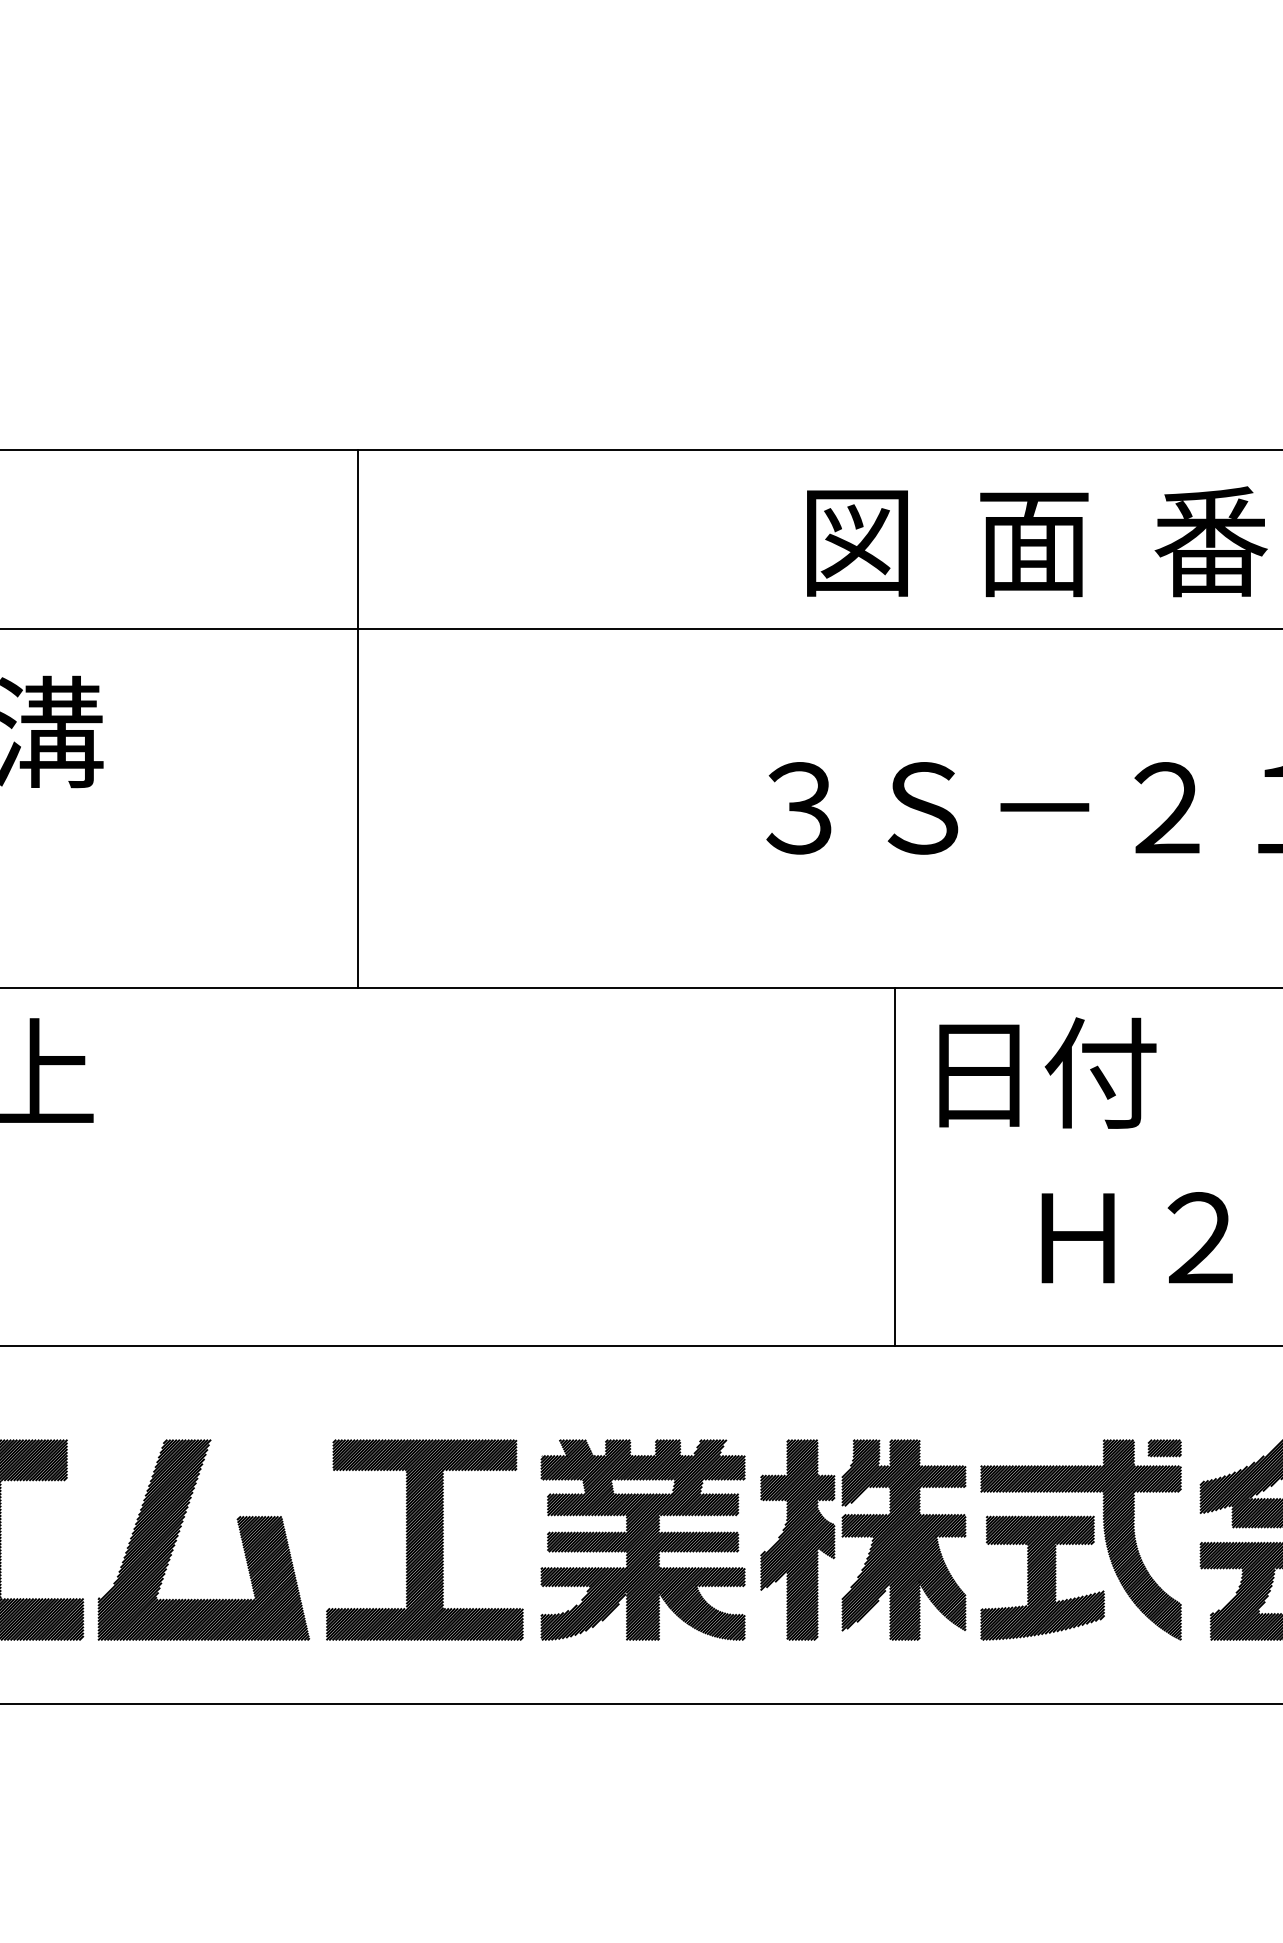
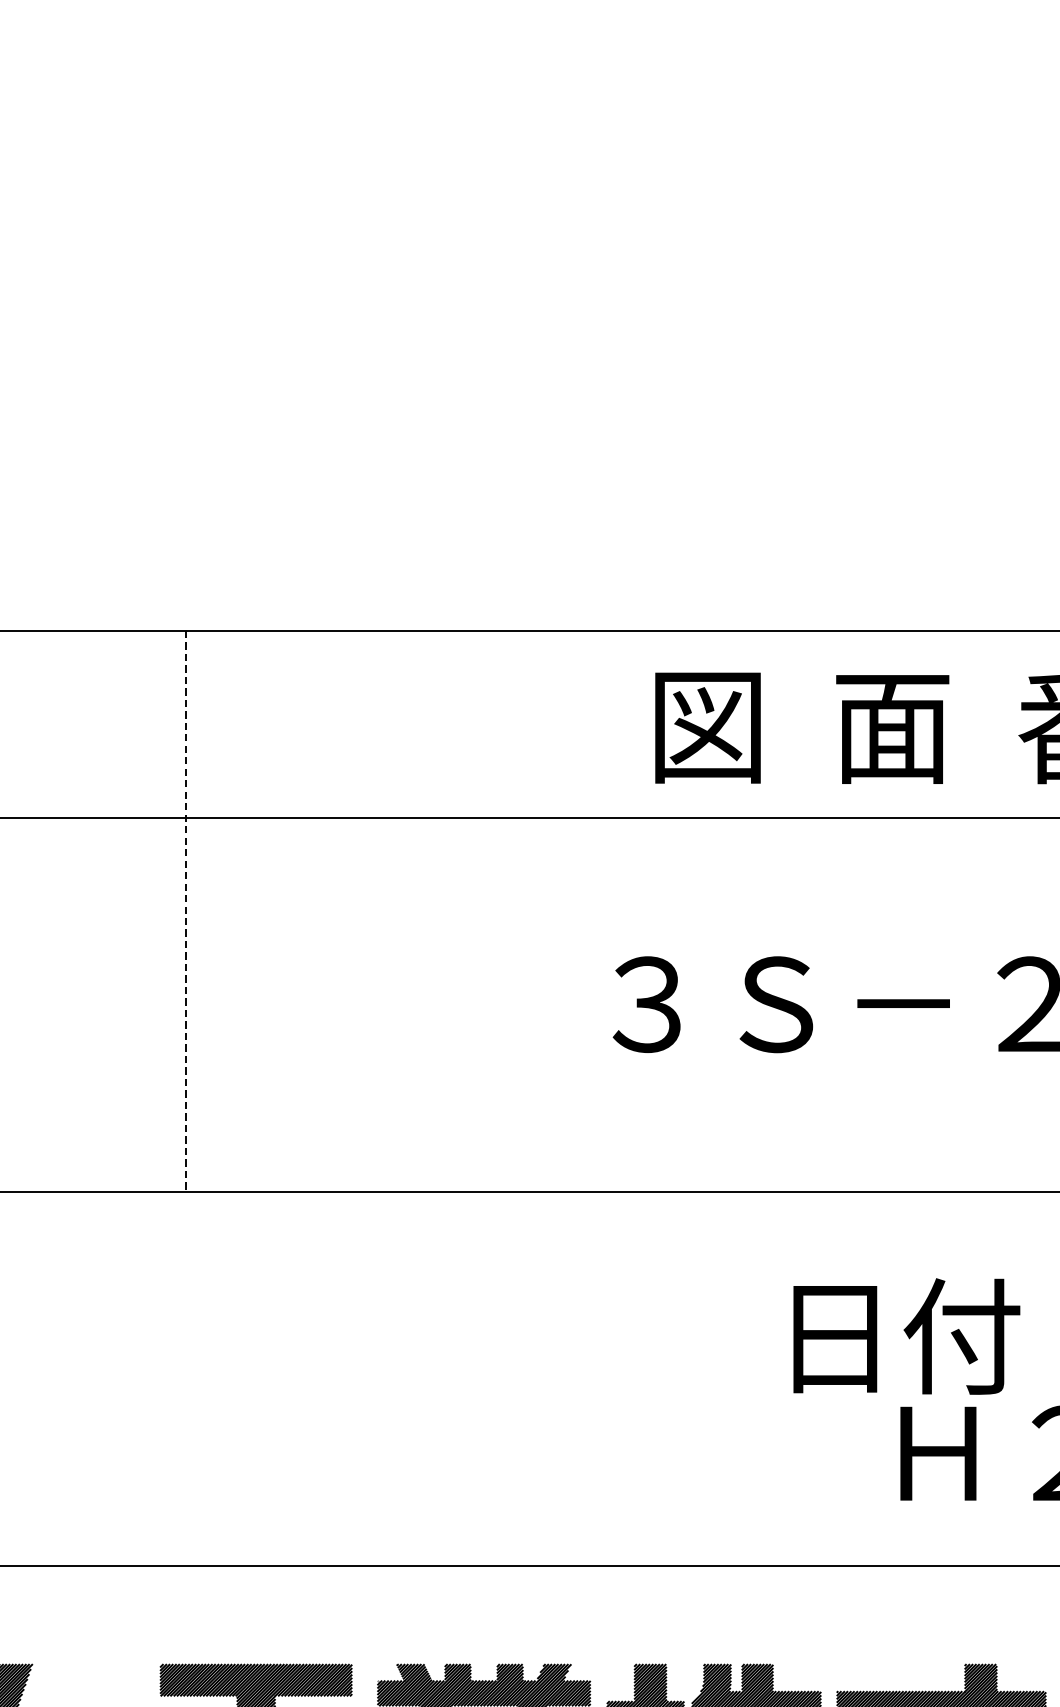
line: (357, 718) -> (185, 910), solid -> dashed
text: (1047, 1072) -> (906, 1335), moved
line: (894, 1166) -> (746, 1378), removed
part: (1164, 1448) -> (1028, 1673), removed

